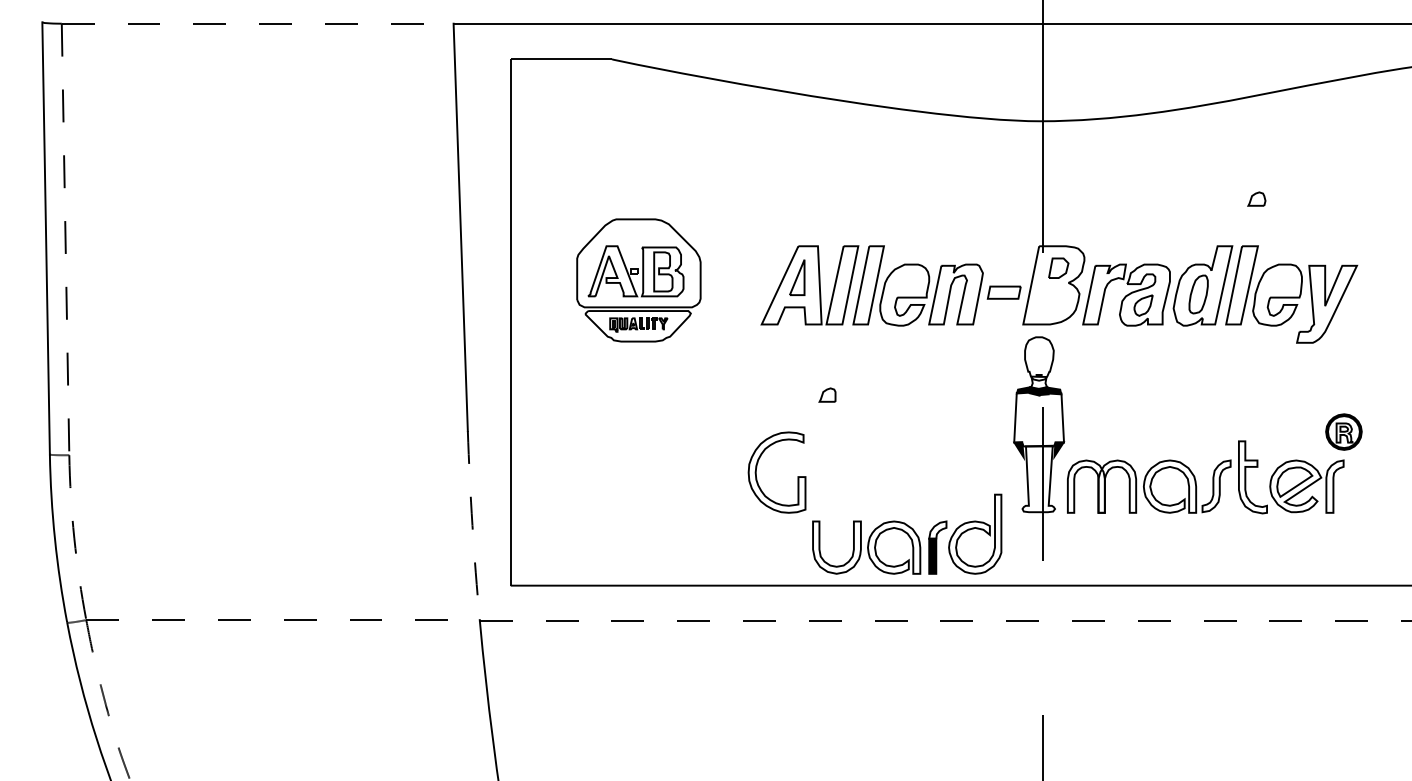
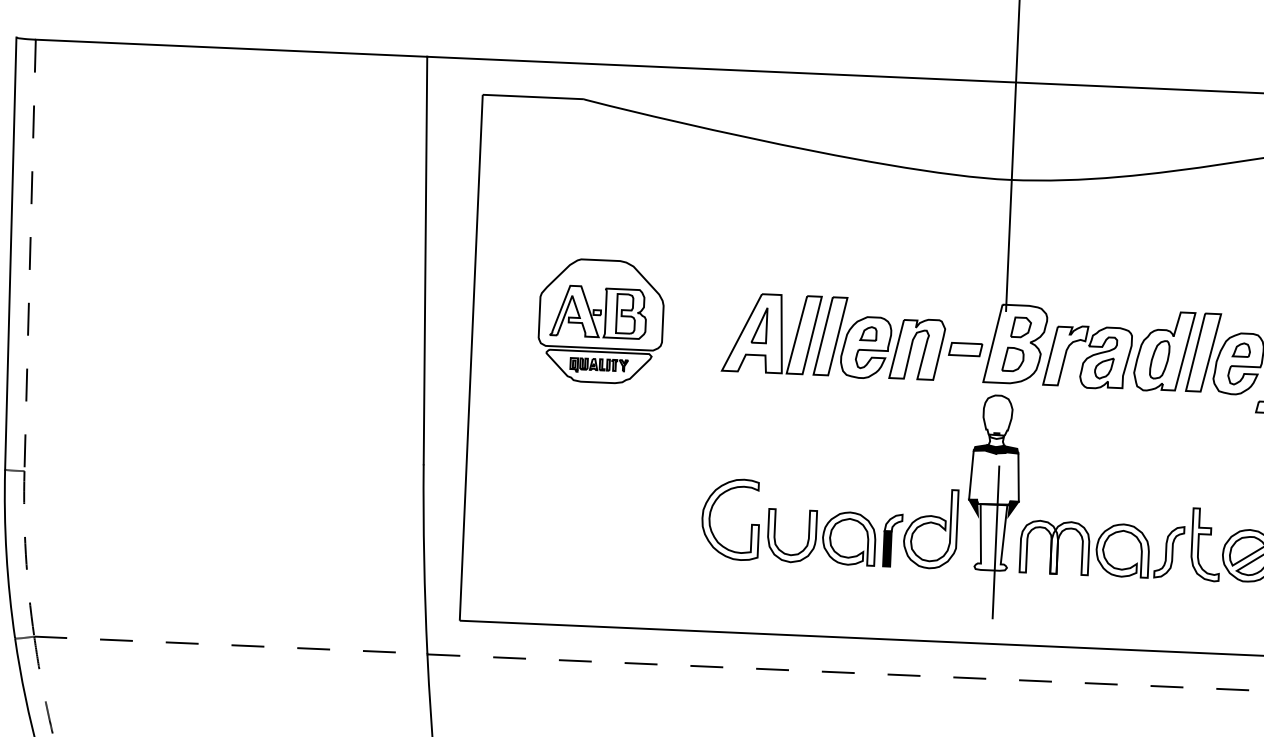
line: (257, 23) -> (231, 48), dashed -> solid
part: (1256, 198) -> (1241, 349), moved
part: (1051, 300) -> (1012, 359), added
part: (827, 394) -> (868, 333), moved
arc: (472, 525) -> (424, 558), dashed -> solid
part: (907, 533) -> (863, 525), moved

